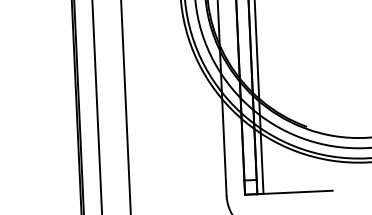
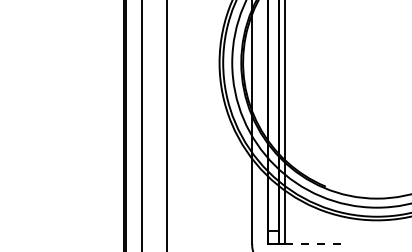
line: (298, 191) -> (315, 243), solid -> dashed

